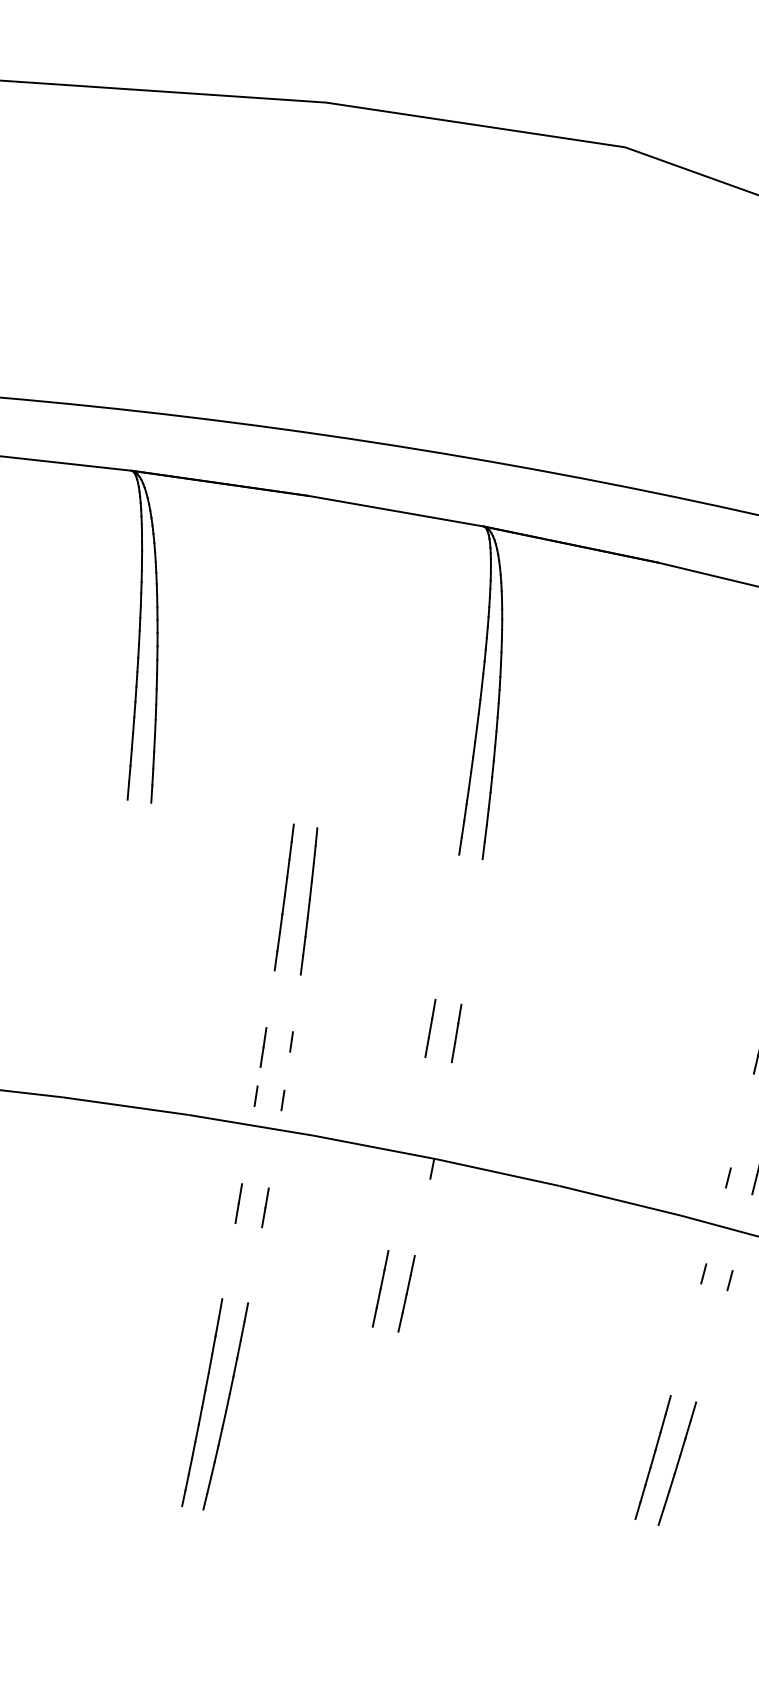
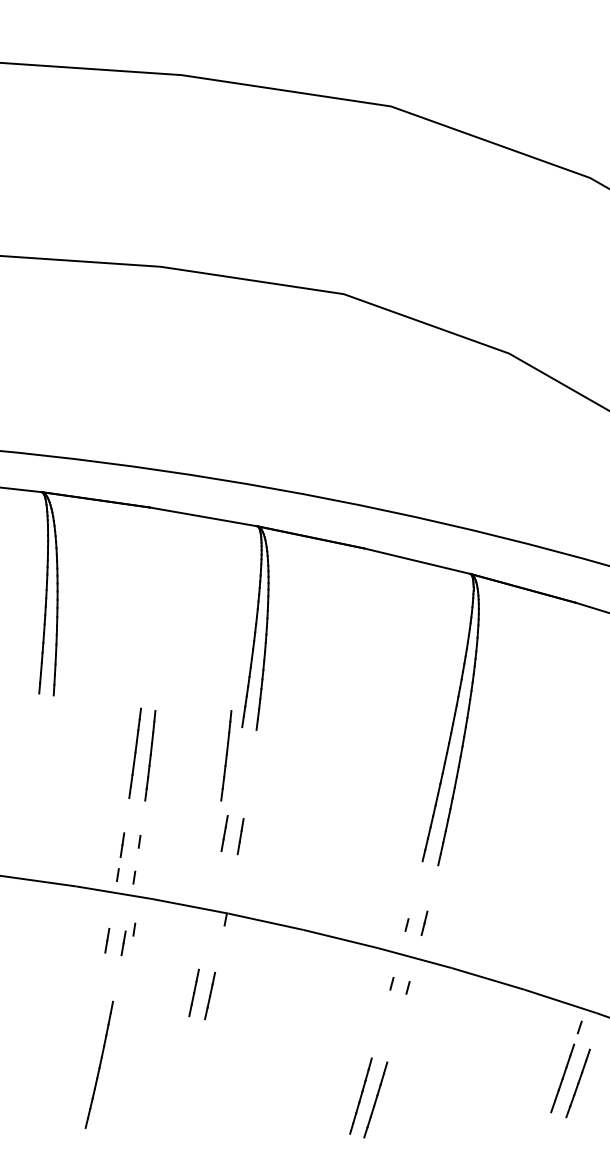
line: (433, 900) -> (226, 755), added
line: (283, 1185) -> (134, 929), added
line: (201, 1402) -> (84, 1062), removed

